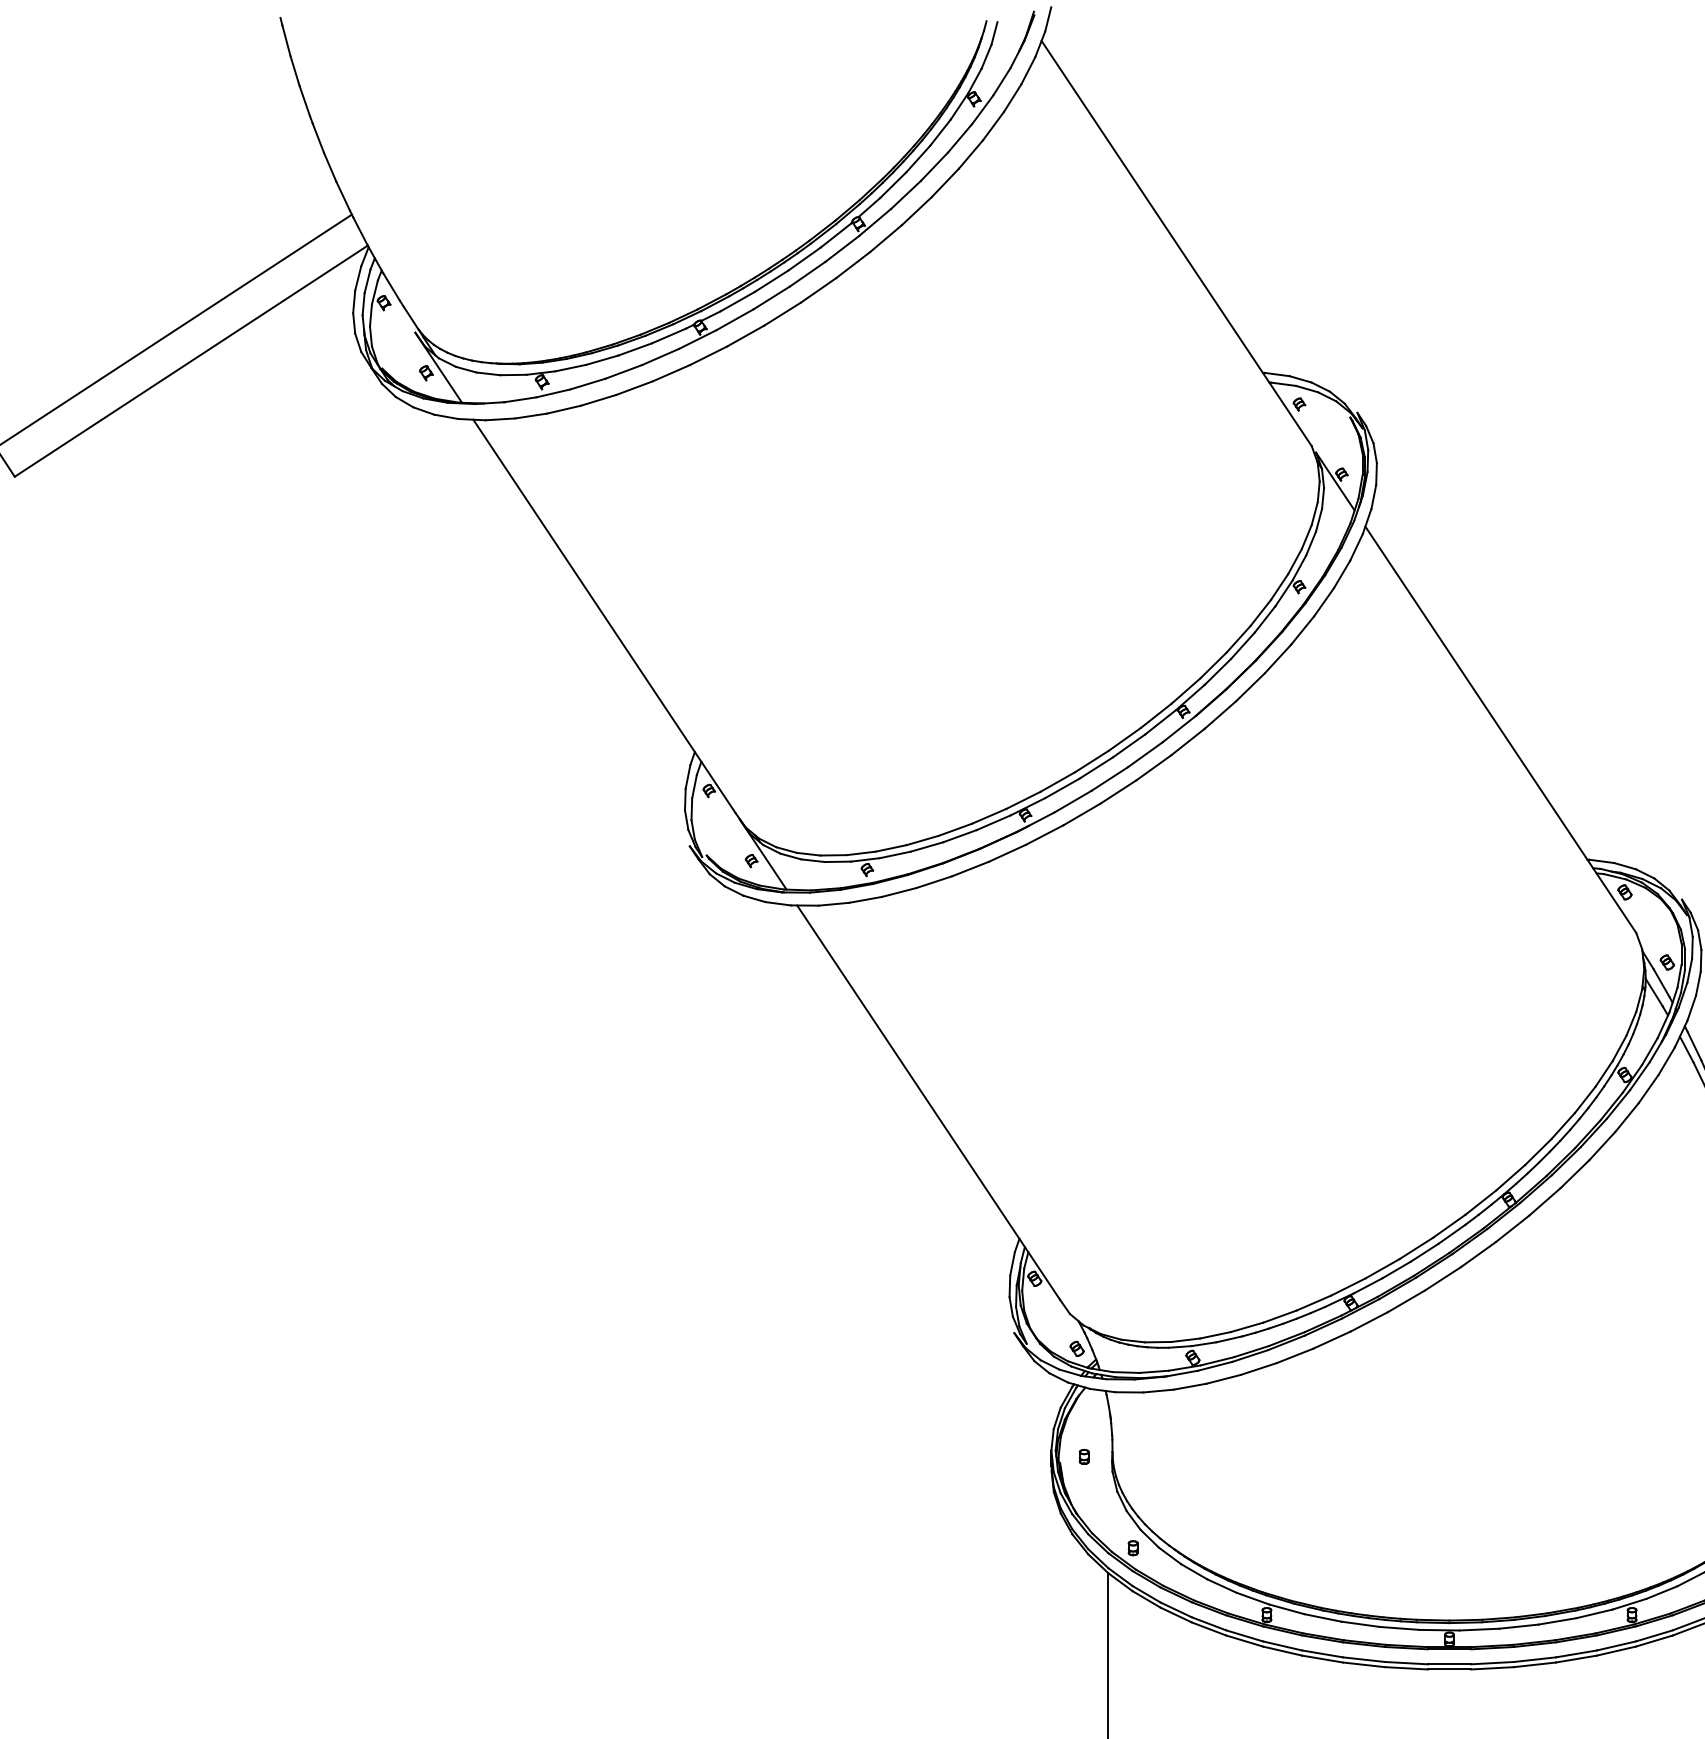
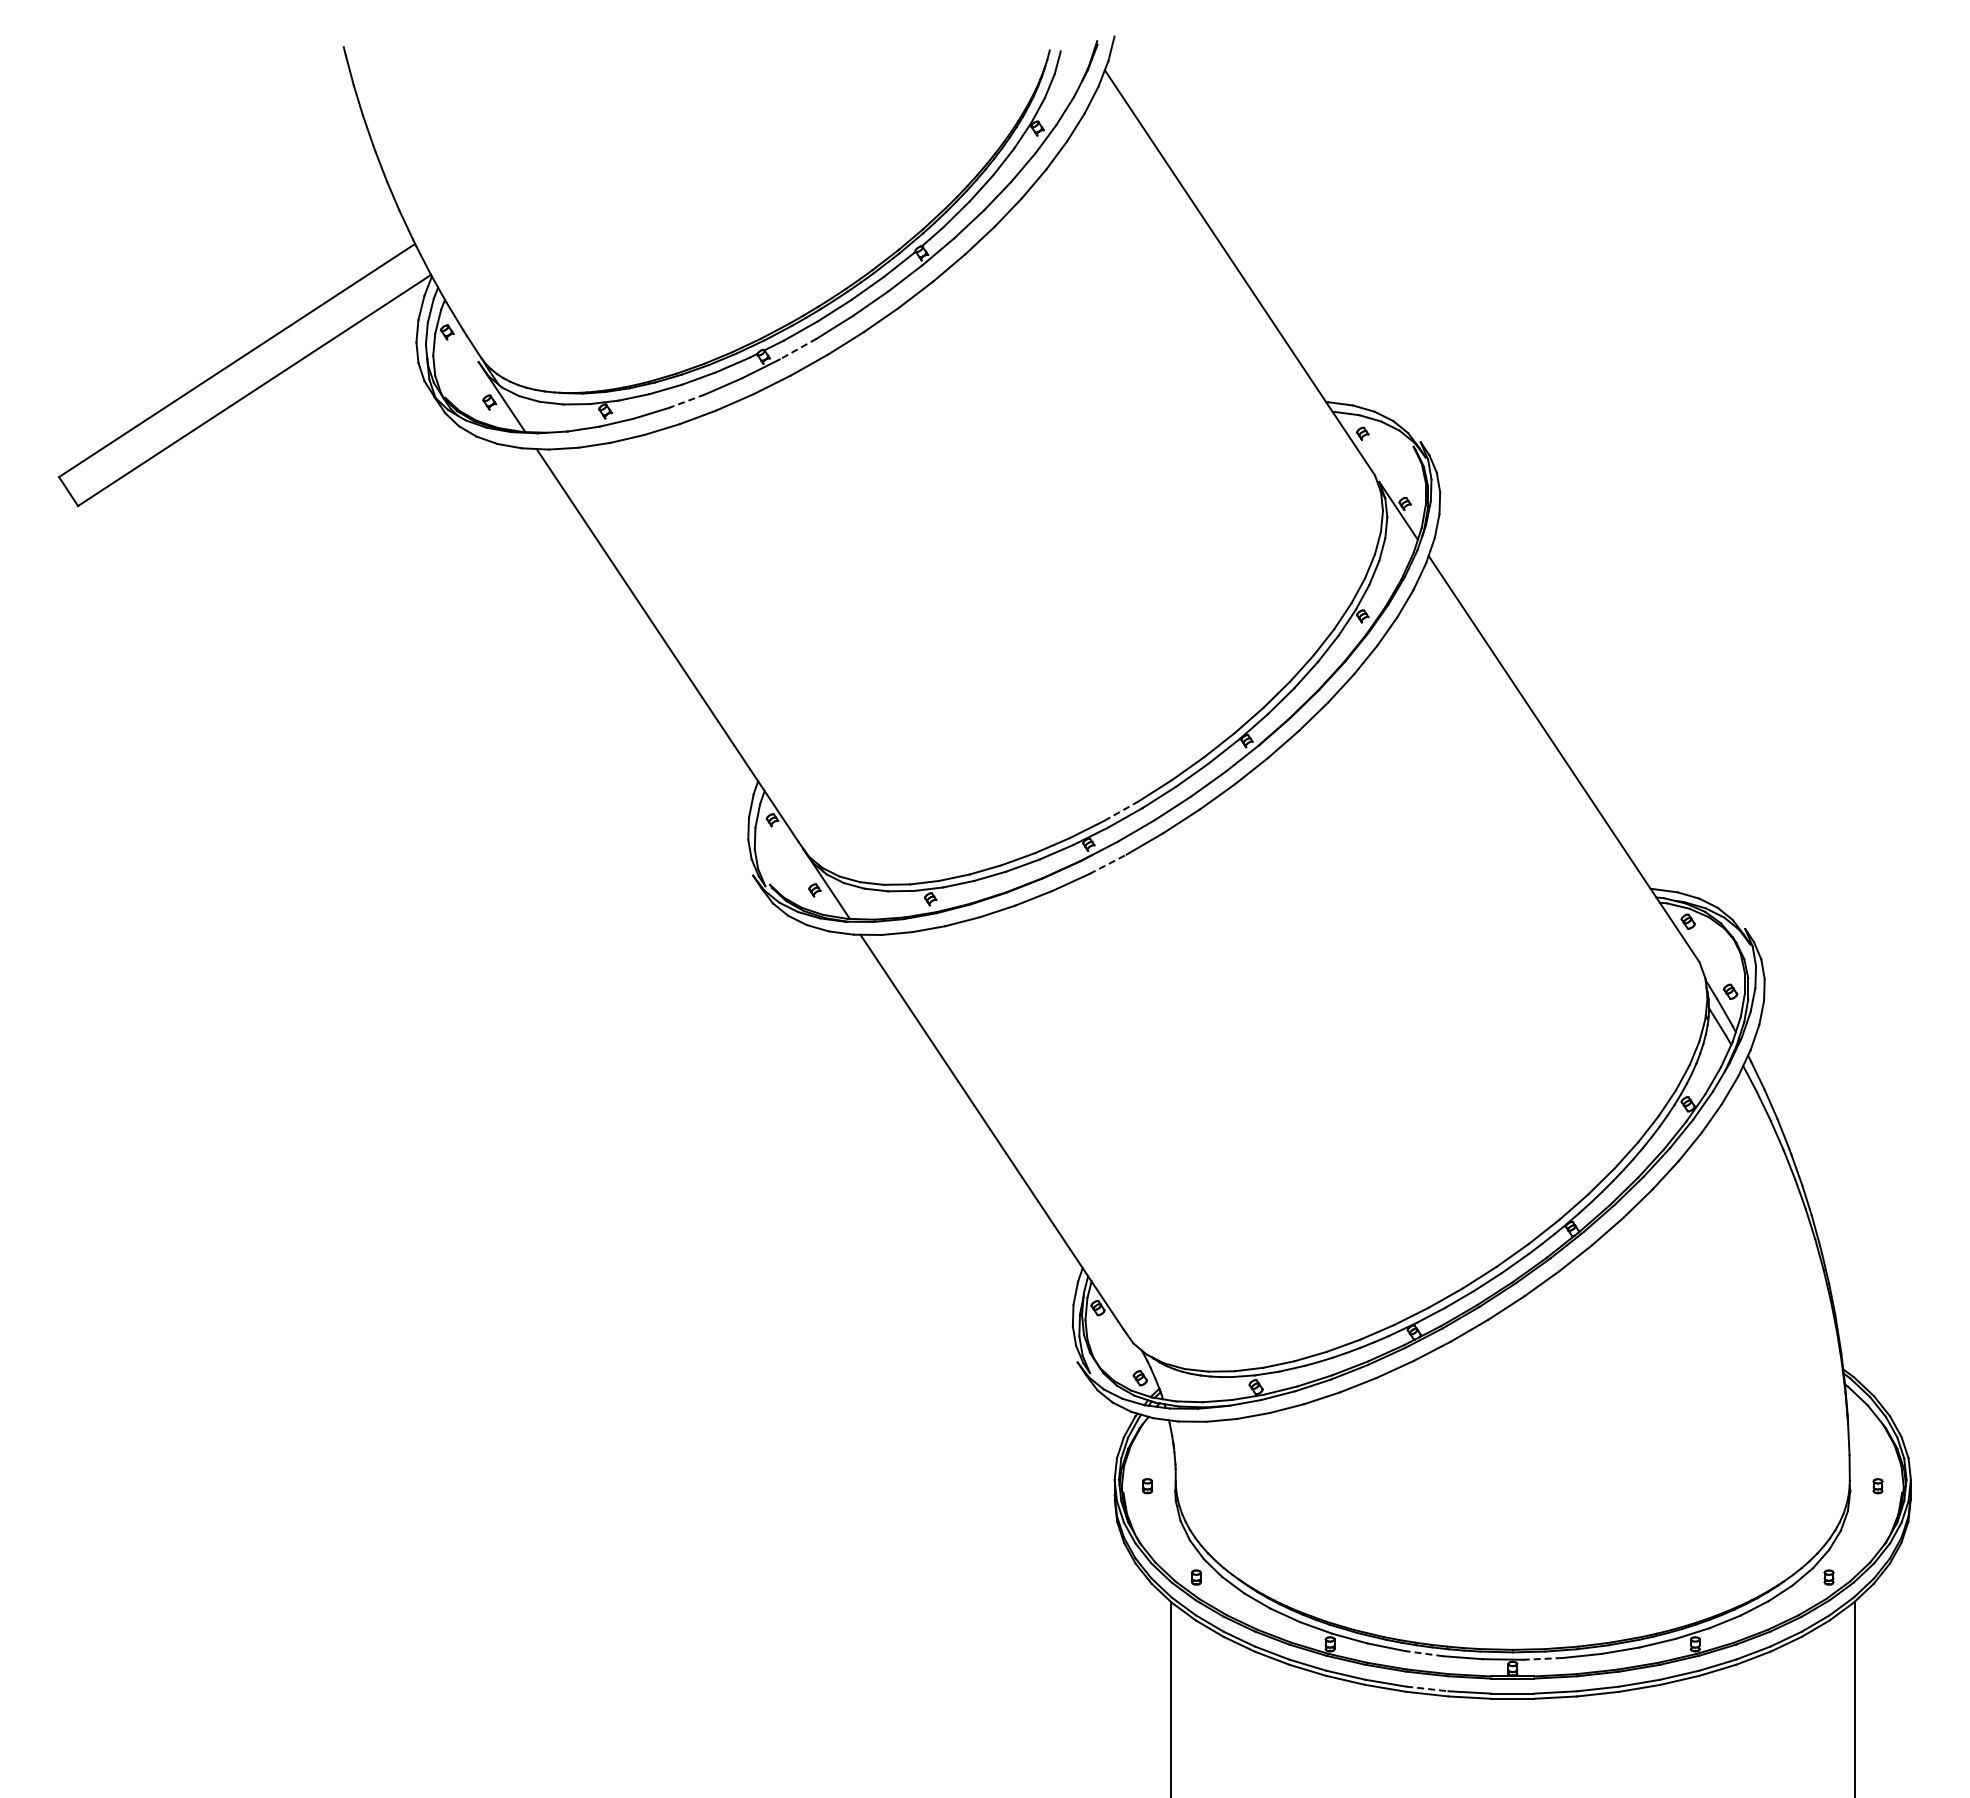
line: (734, 320) -> (797, 349), solid -> dashed
line: (623, 372) -> (686, 401), solid -> dashed
line: (1058, 782) -> (1121, 811), solid -> dashed
line: (1045, 835) -> (1108, 864), solid -> dashed
line: (1360, 1624) -> (1423, 1653), solid -> dashed
line: (1479, 1629) -> (1542, 1658), solid -> dashed
line: (1364, 1660) -> (1427, 1689), solid -> dashed

